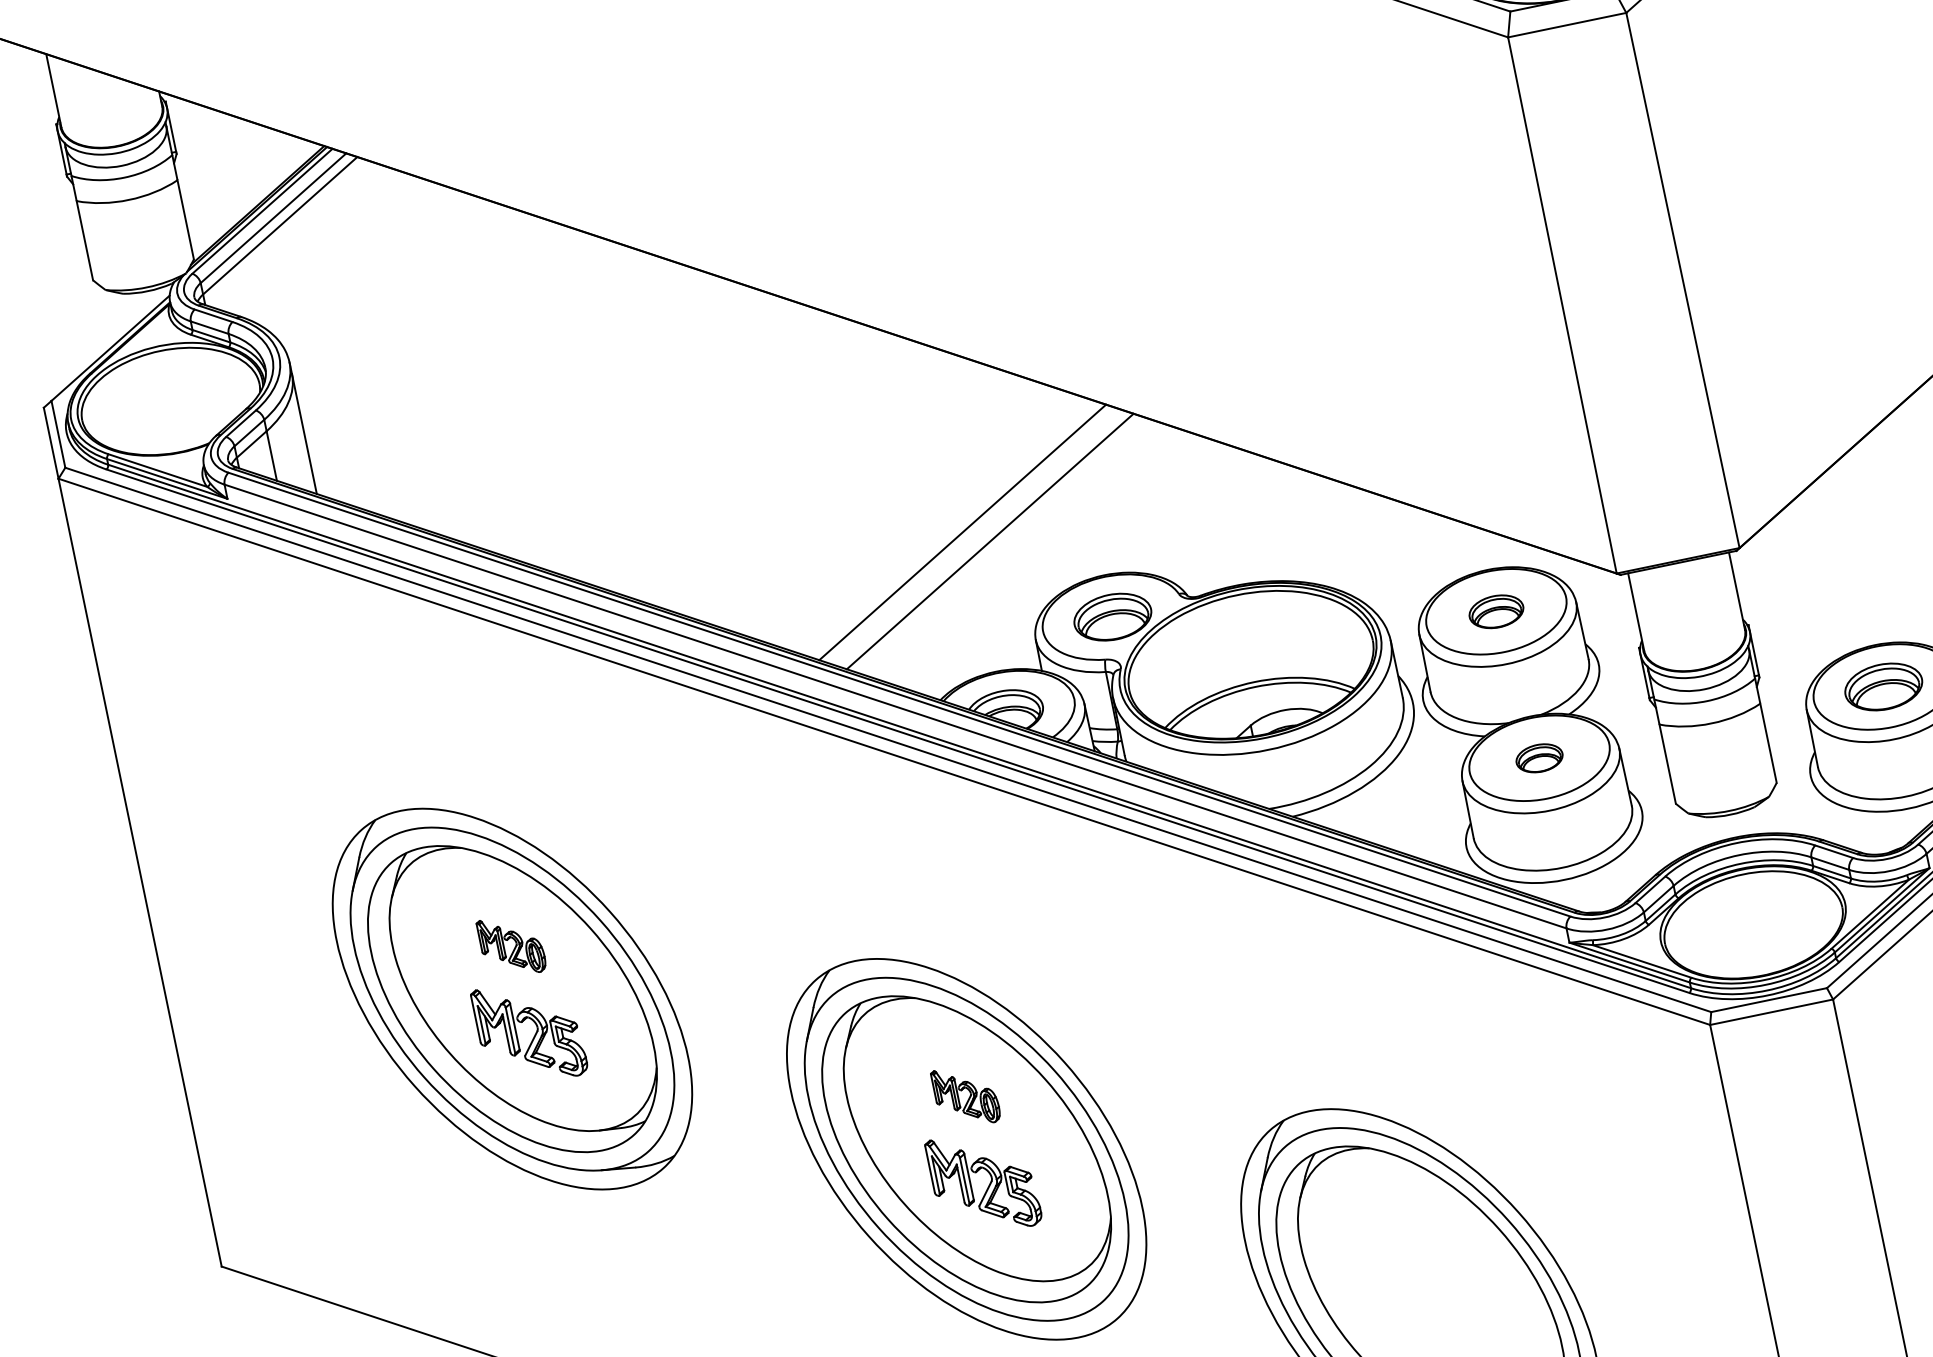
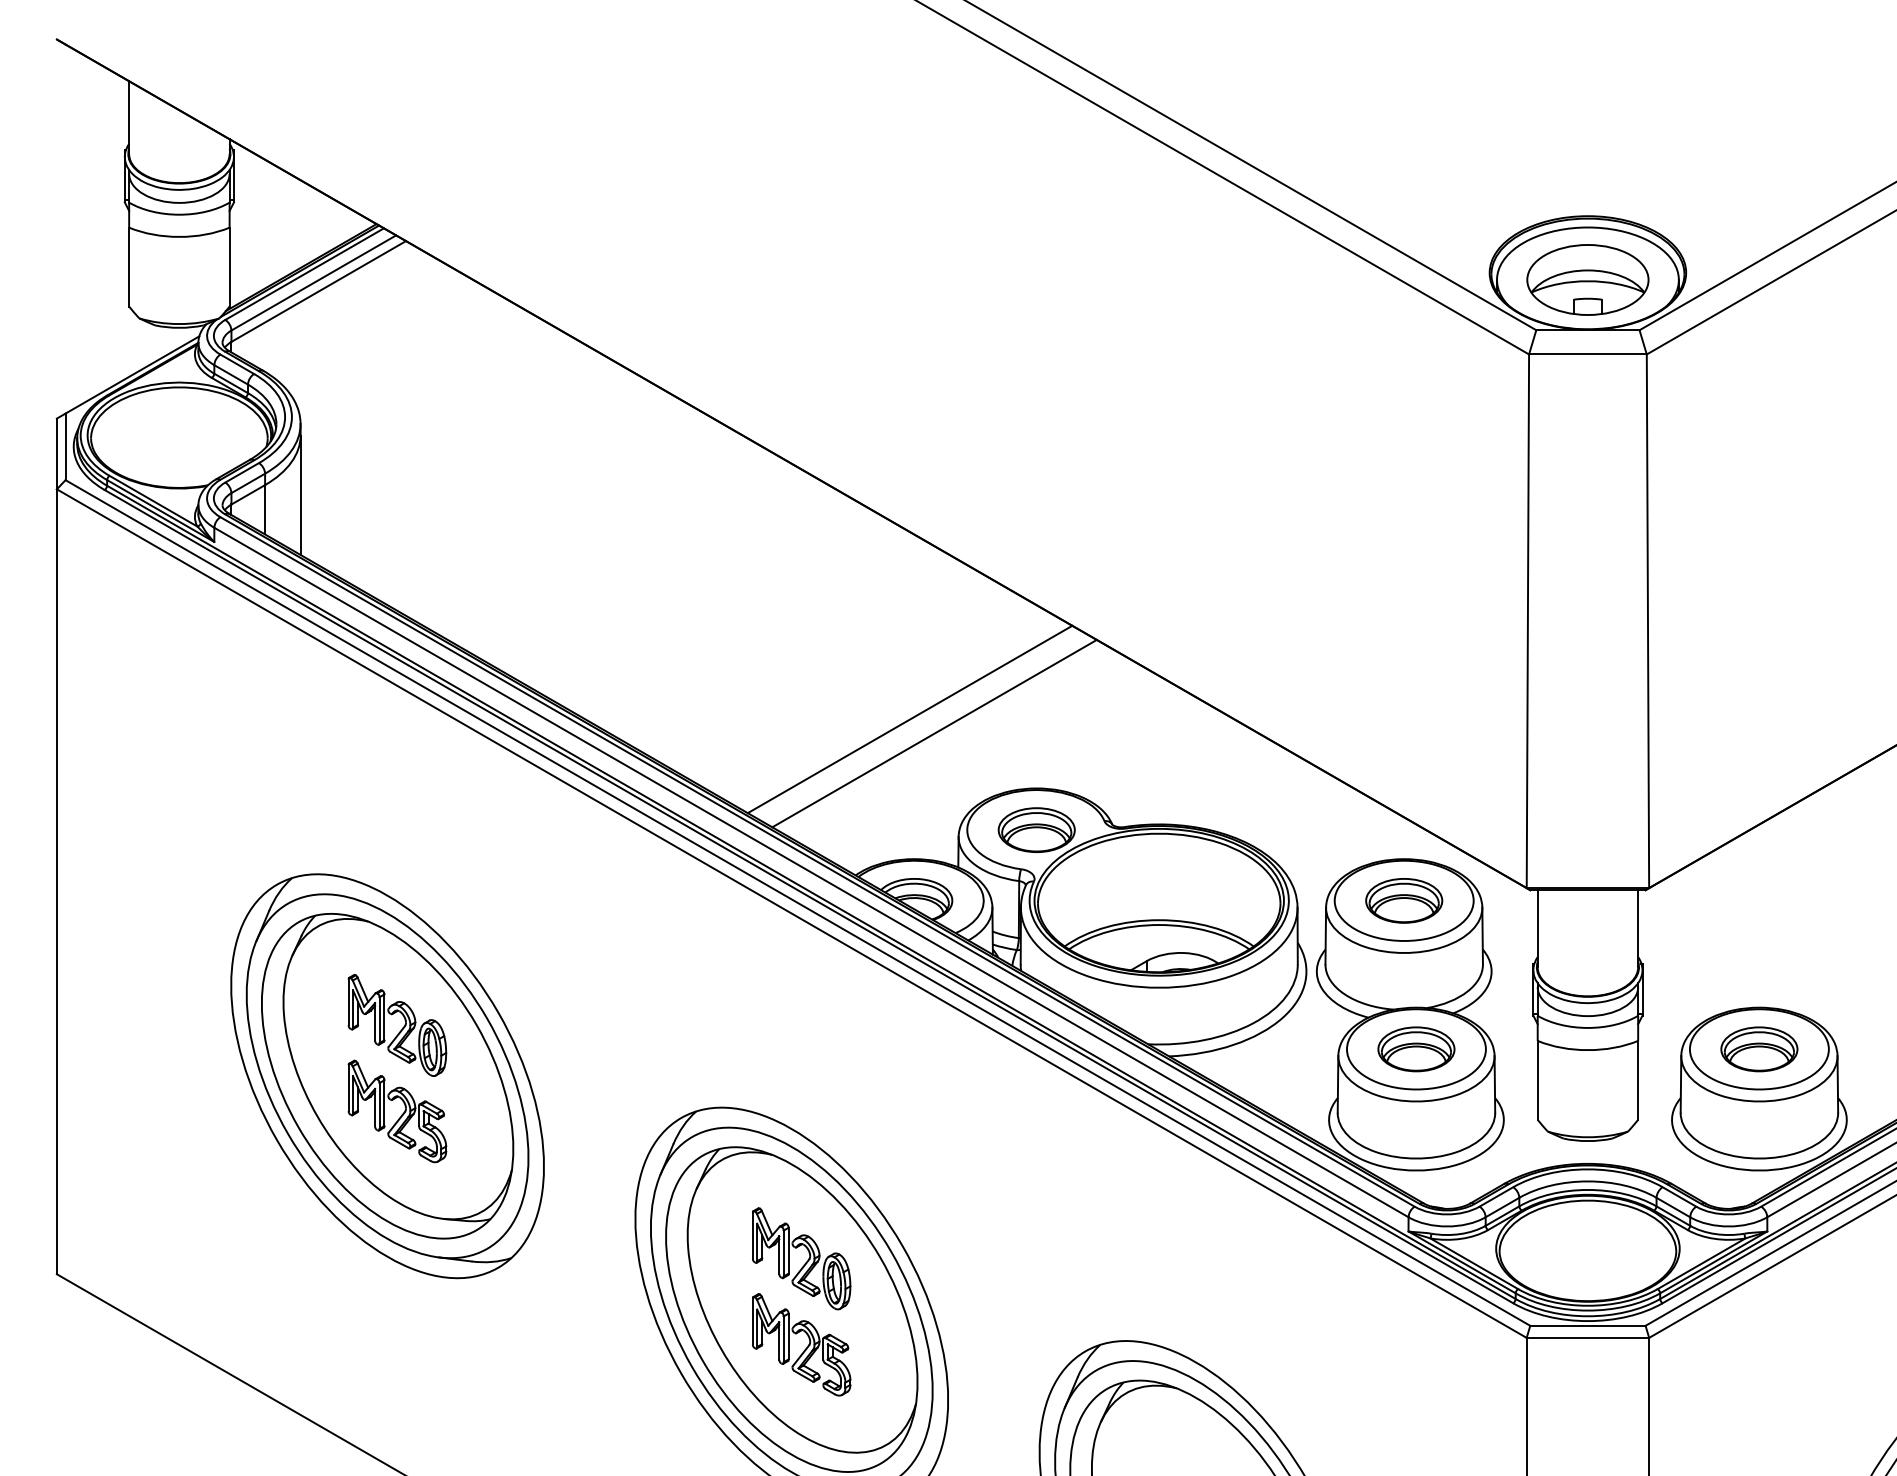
part: (1496, 611) -> (1404, 900), size x1.43
part: (1539, 758) -> (1416, 1049), size x1.67
part: (511, 946) -> (397, 1025), size x1.67
part: (965, 1096) -> (801, 1258), size x1.67

